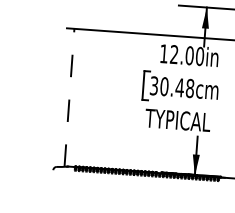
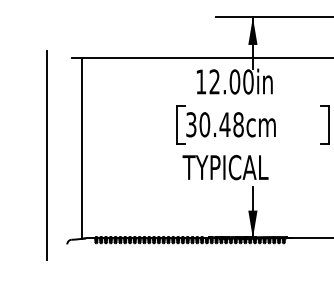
line: (69, 98) -> (81, 148), dashed -> solid
line: (42, 101) -> (46, 155), added

